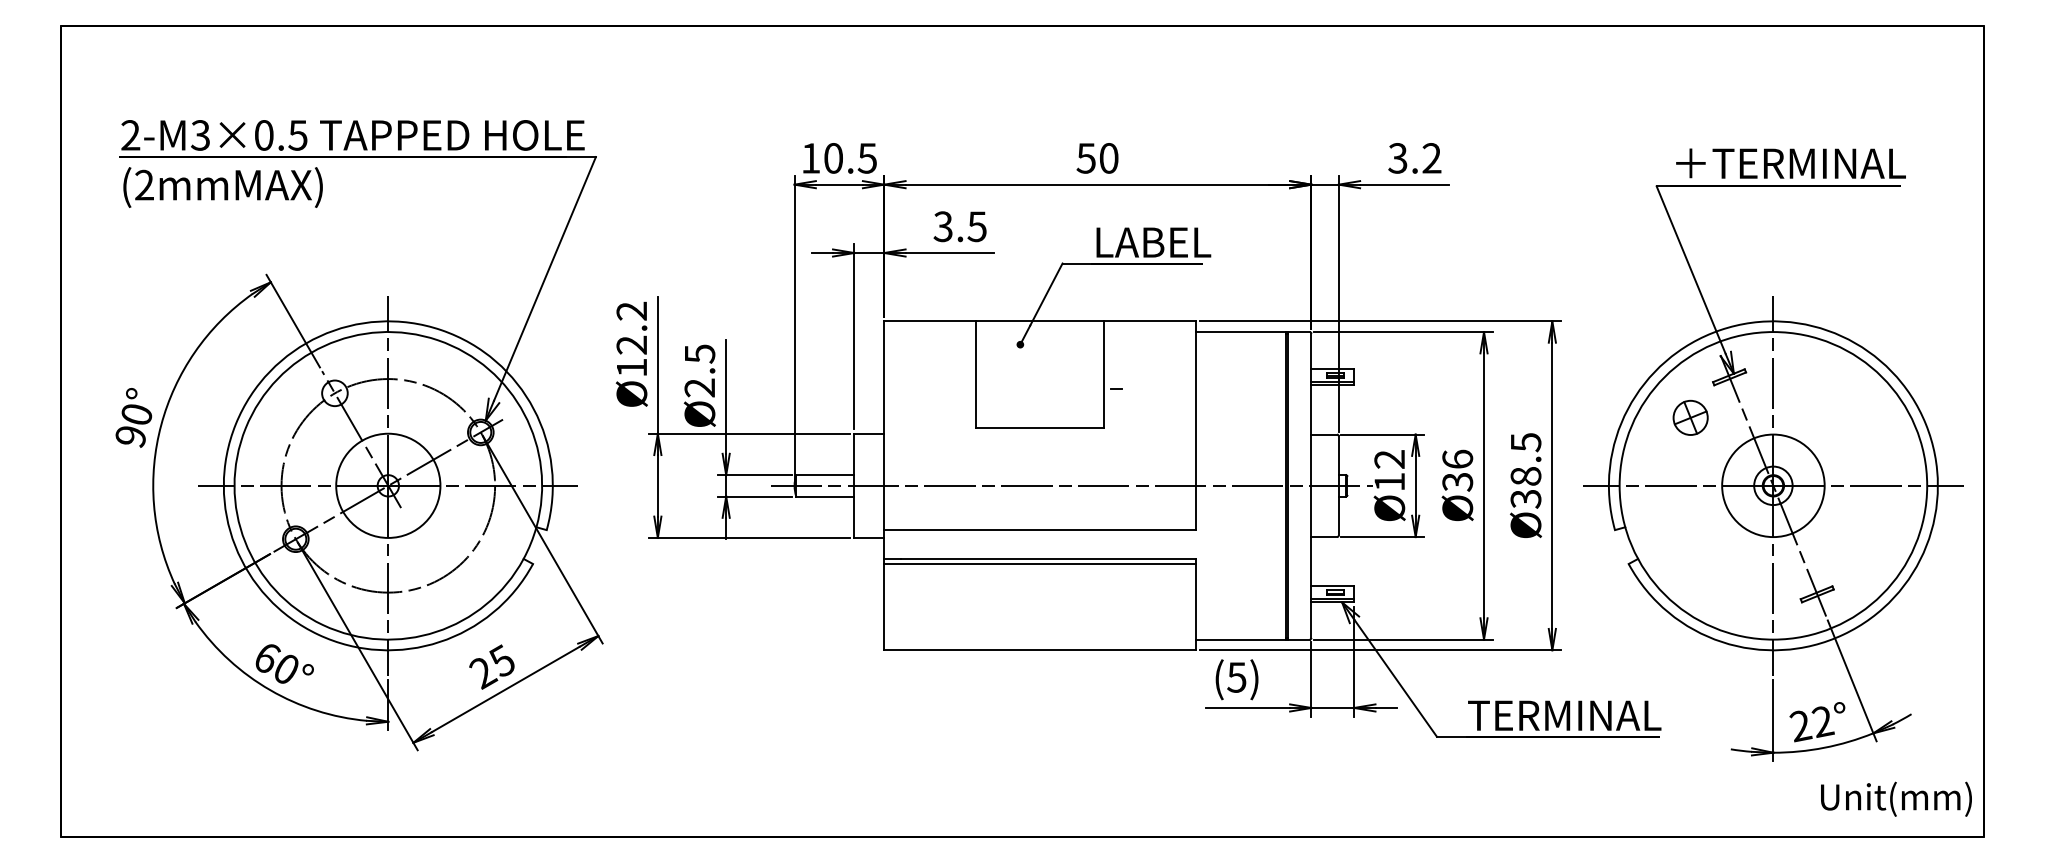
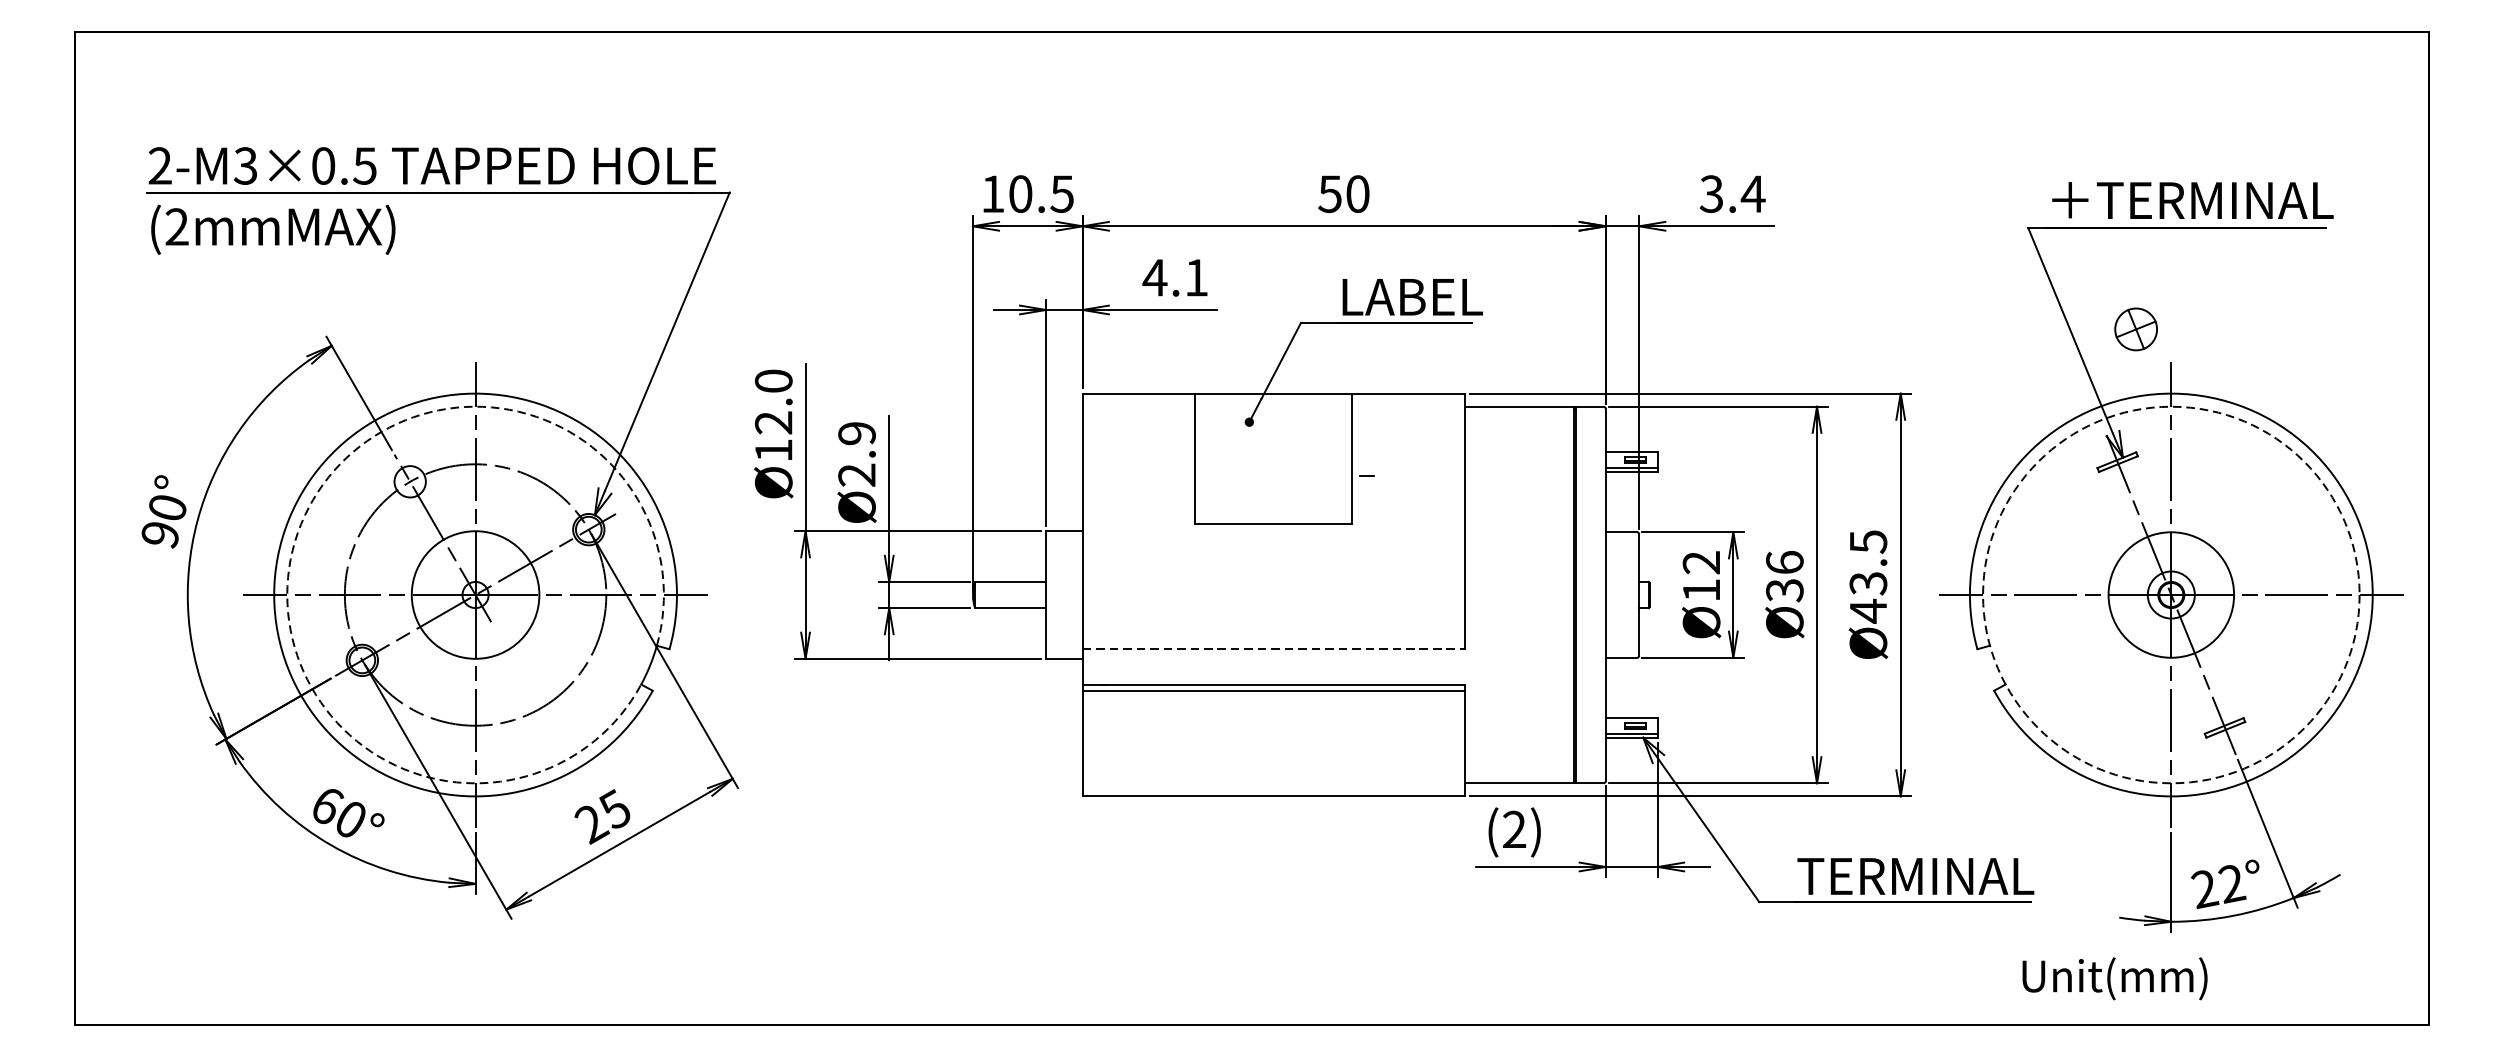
text: (1431, 158) -> (1752, 194), 3.2 -> 3.4
text: (959, 226) -> (1174, 277), 3.5 -> 4.1
text: (631, 310) -> (773, 380), Ø12.2 -> Ø12.0
text: (699, 353) -> (856, 433), Ø2.5 -> Ø2.9
part: (1690, 417) -> (2135, 328), moved
arc: (245, 428) -> (300, 524), solid -> dashed
line: (1071, 485) -> (1311, 594), removed
circle: (1773, 485) -> (2171, 594), solid -> dashed
text: (1525, 488) -> (1867, 598), Ø38.5 -> Ø43.5
line: (1040, 530) -> (1274, 649), solid -> dashed
text: (1236, 677) -> (1514, 829), (5) -> (2)
text: (1896, 798) -> (2115, 977), moved

